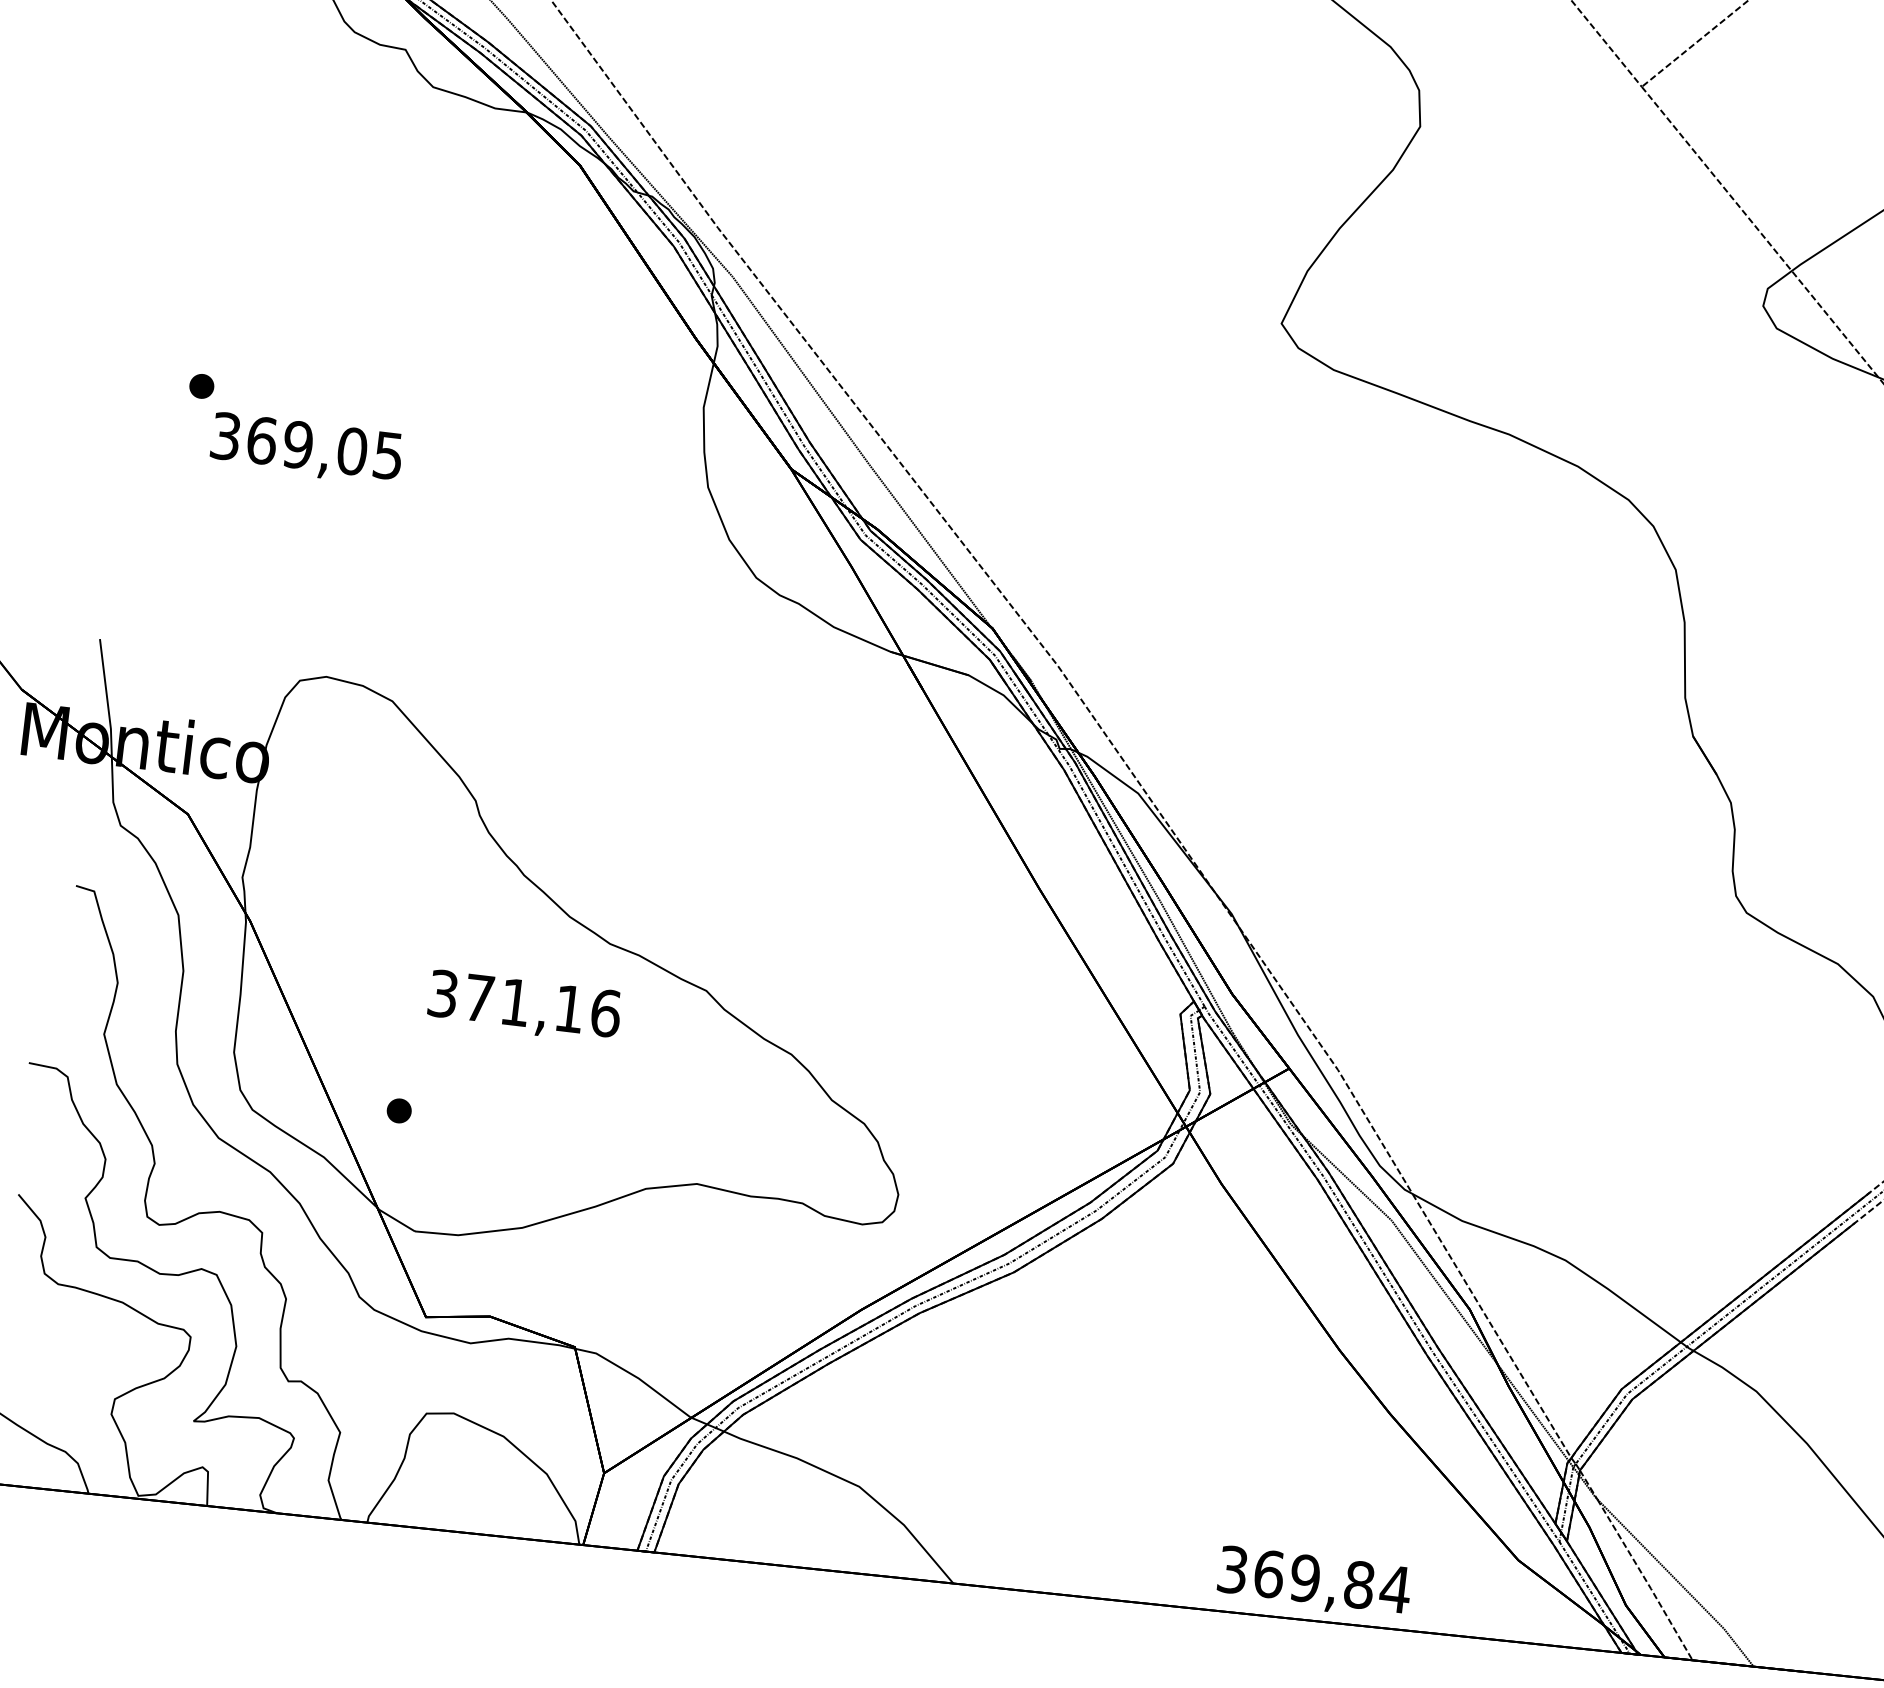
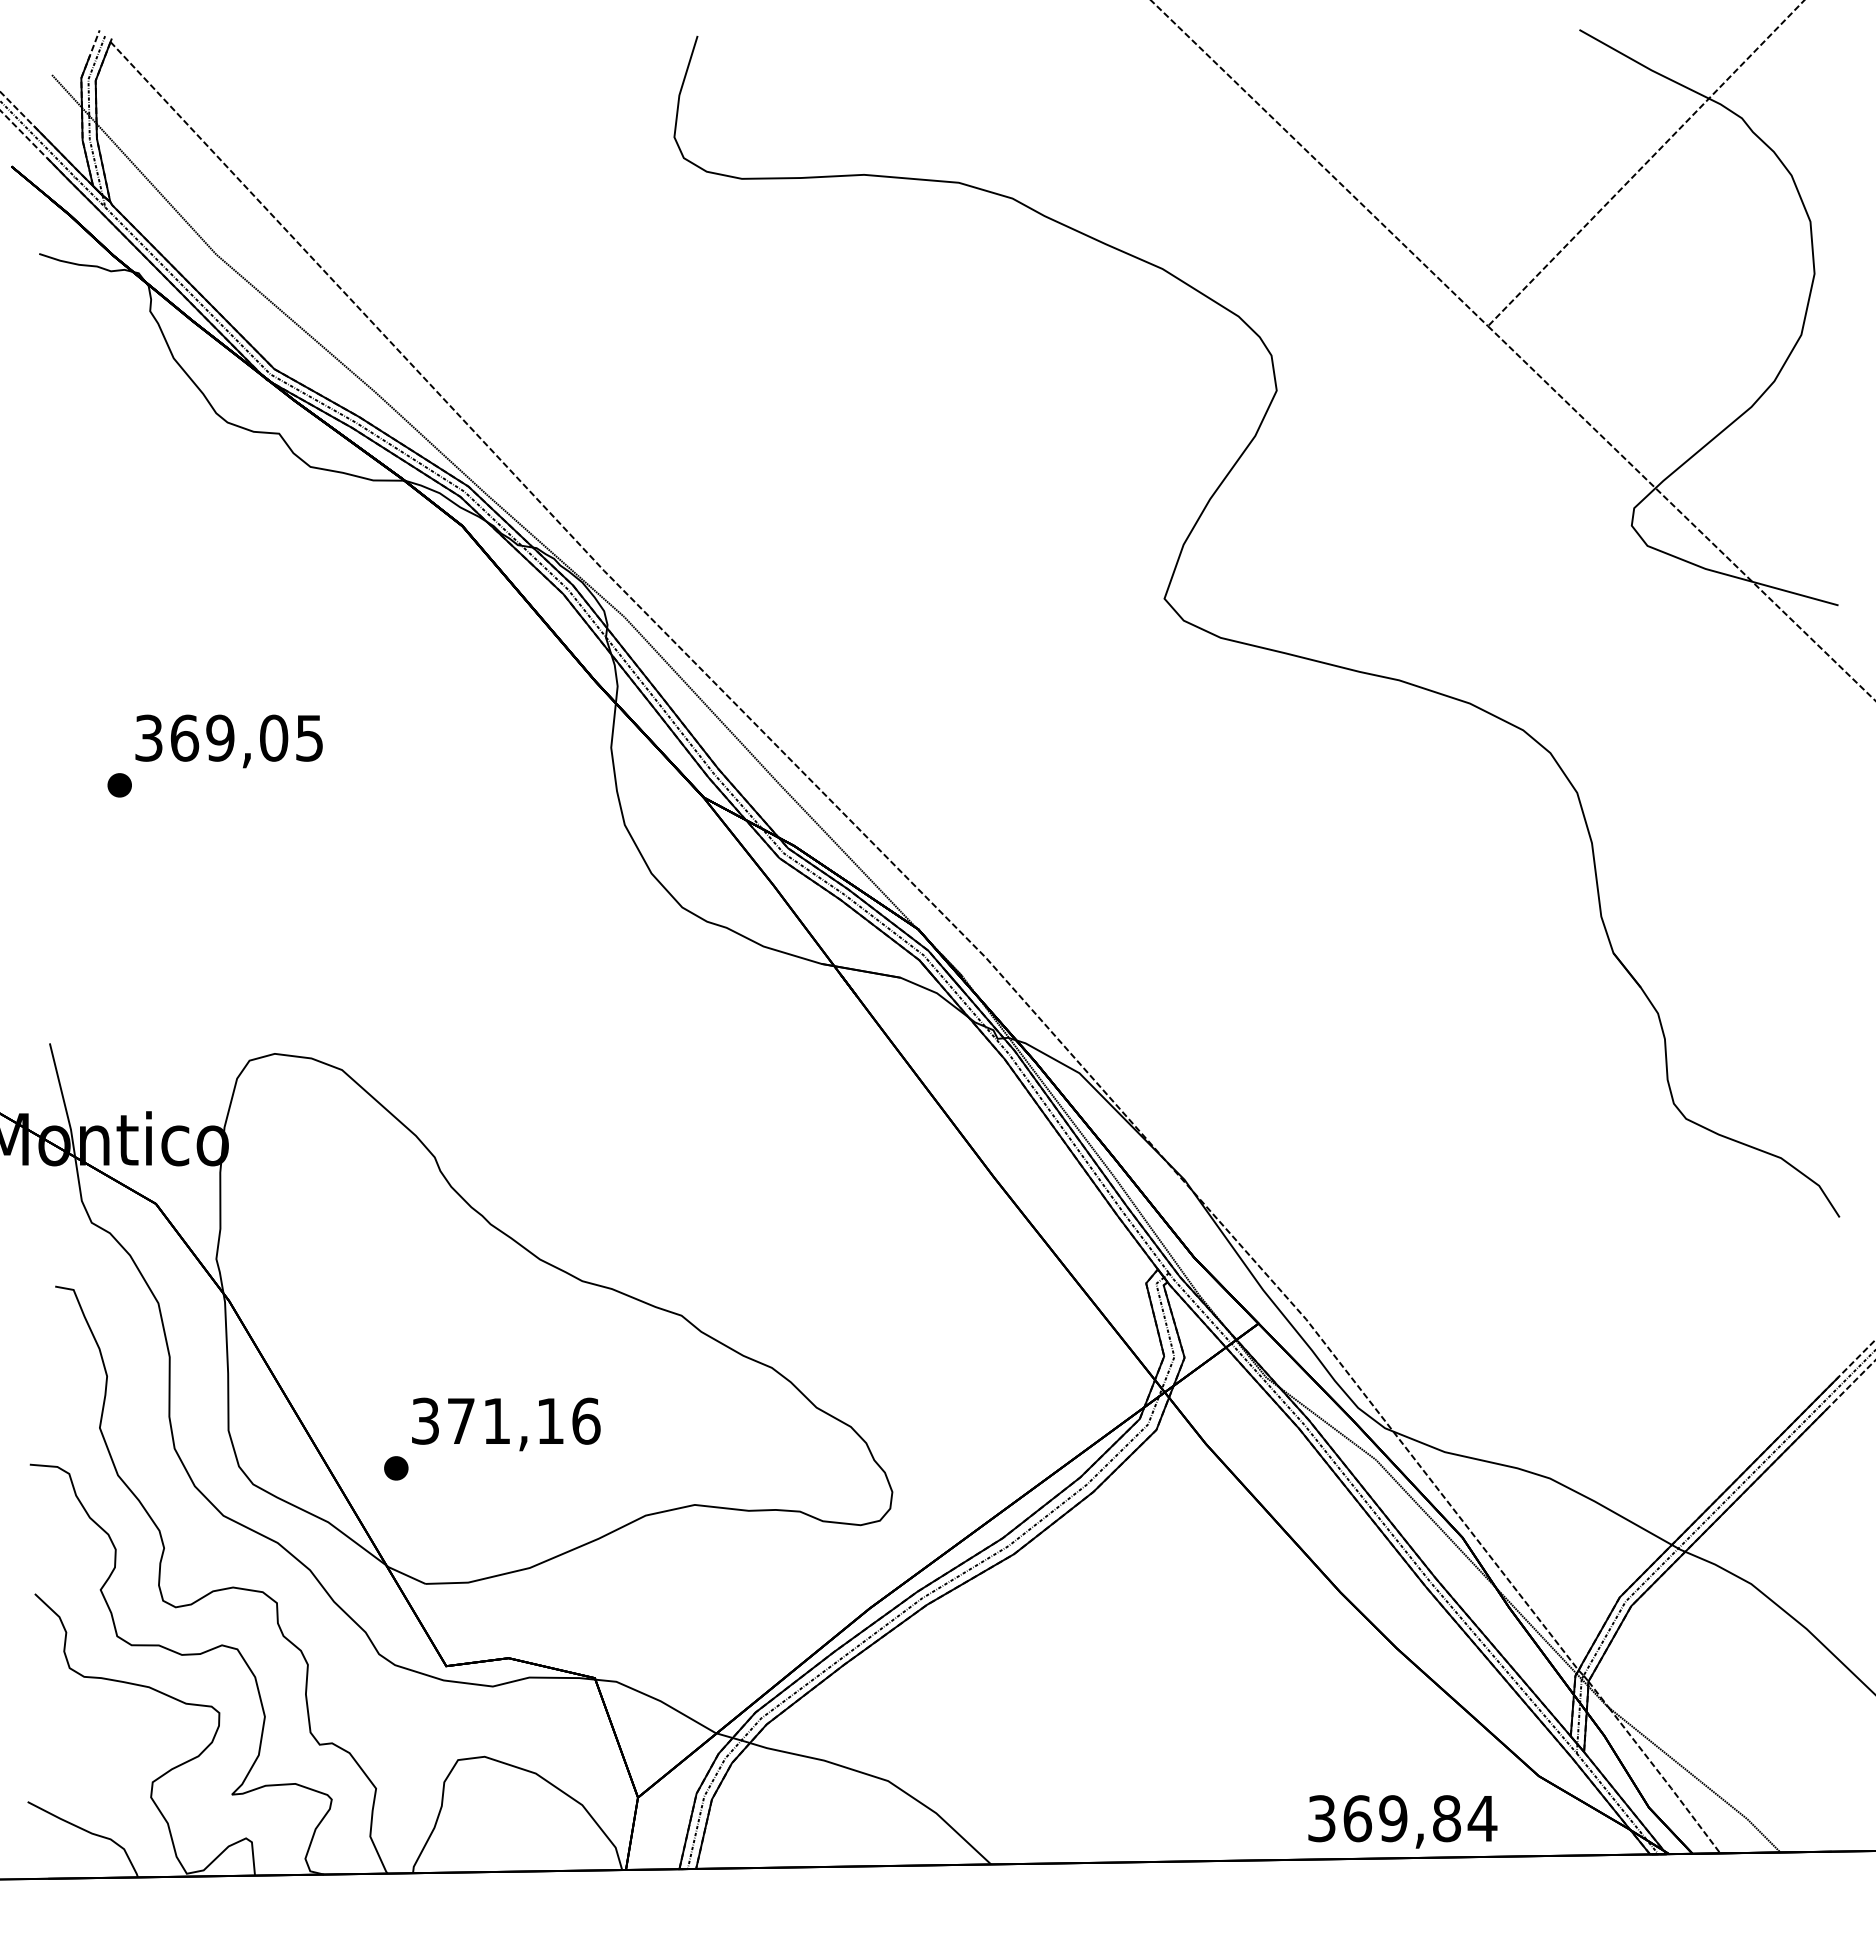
text: (305, 449) -> (228, 741), moved
text: (524, 1006) -> (506, 1424), moved
text: (1314, 1582) -> (1402, 1821), moved

